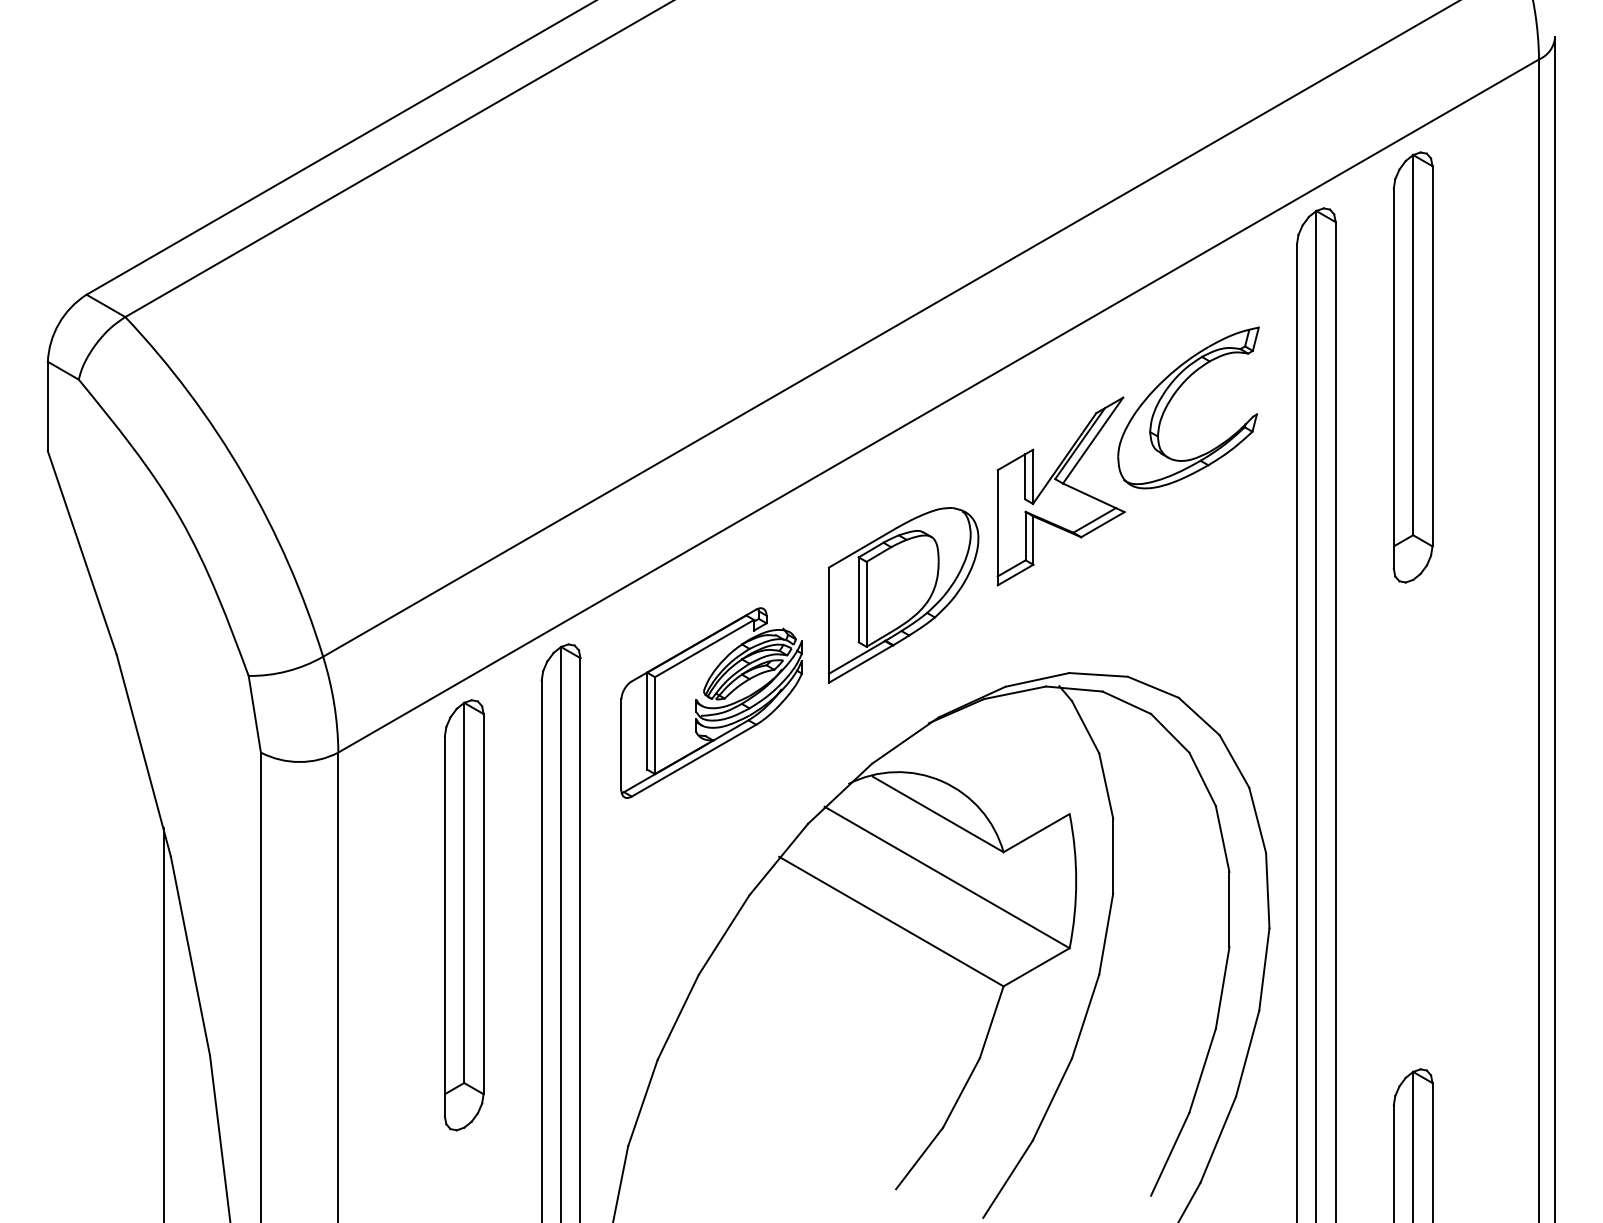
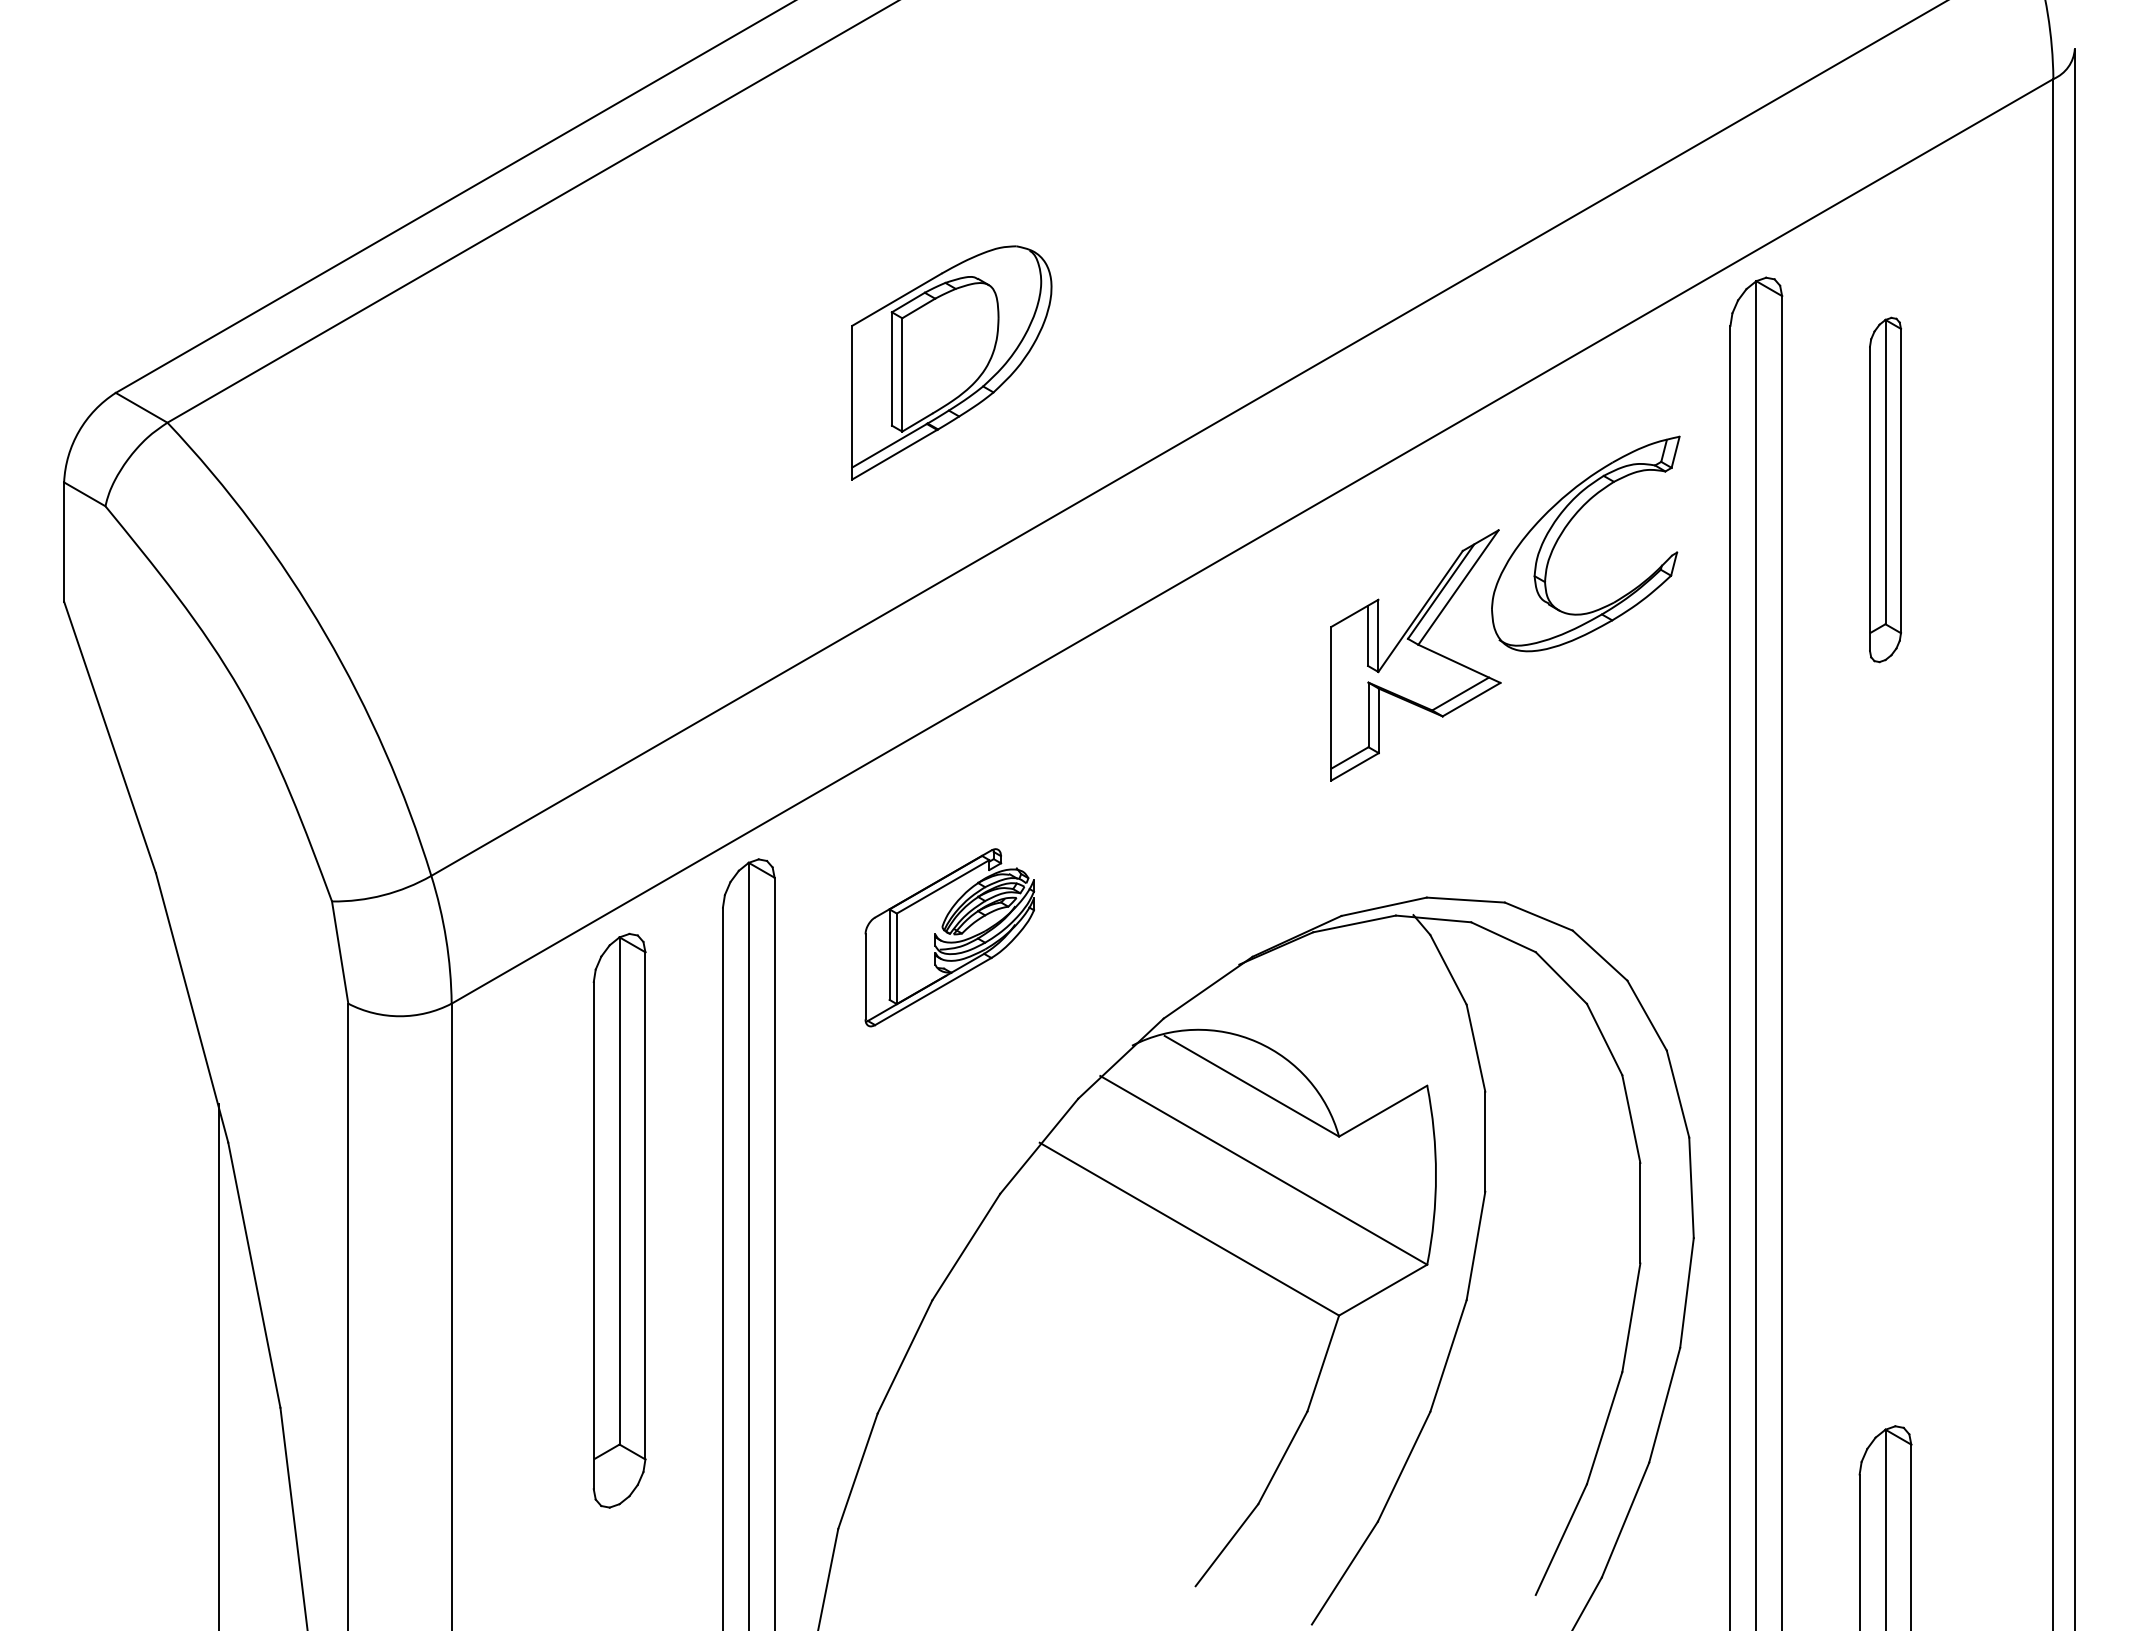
part: (1413, 367) -> (1885, 489), size x0.6
part: (903, 595) -> (951, 362), moved
part: (711, 702) -> (949, 937), size x0.7

